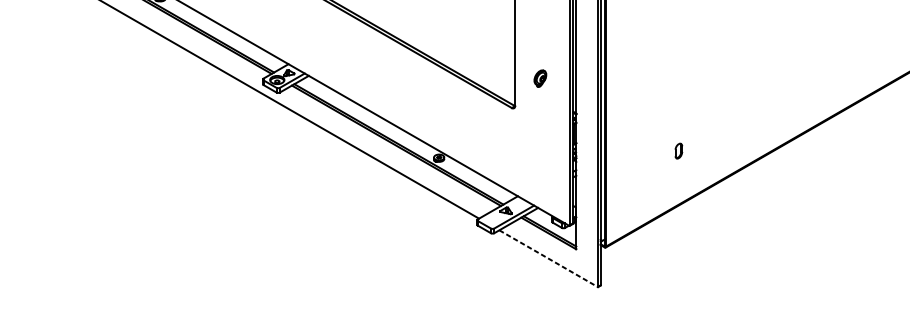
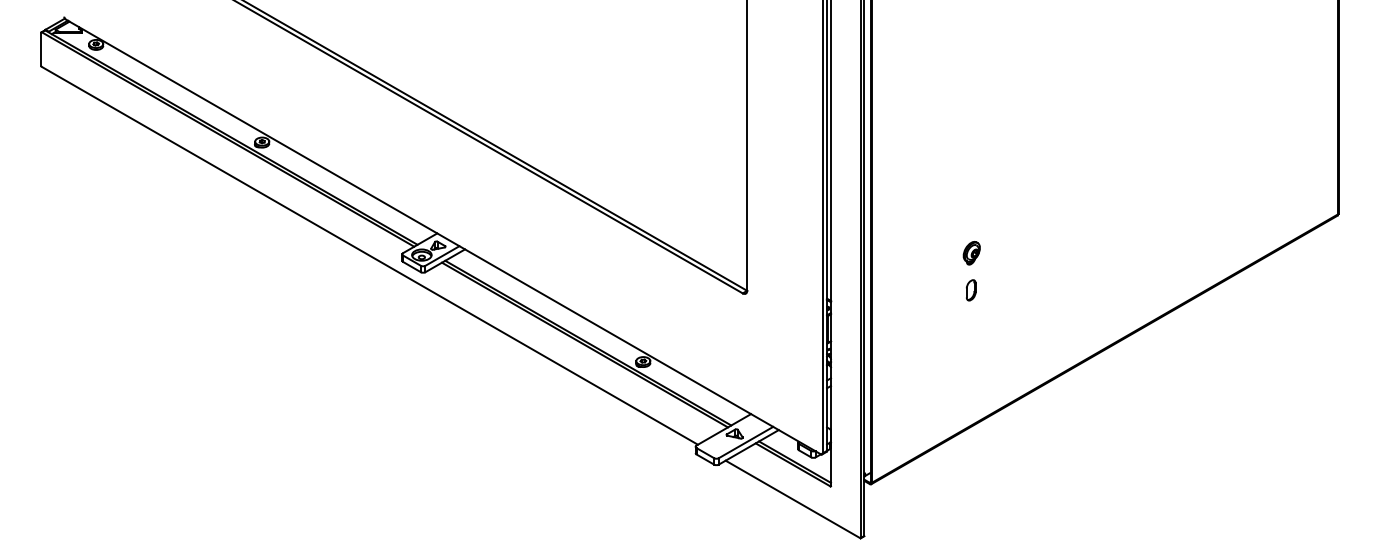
part: (540, 78) -> (971, 253), moved
part: (678, 151) -> (970, 290), moved
line: (548, 258) -> (793, 499), dashed -> solid

